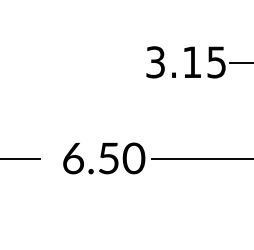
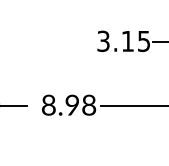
text: (104, 157) -> (69, 104), 6.50 -> 8.98

